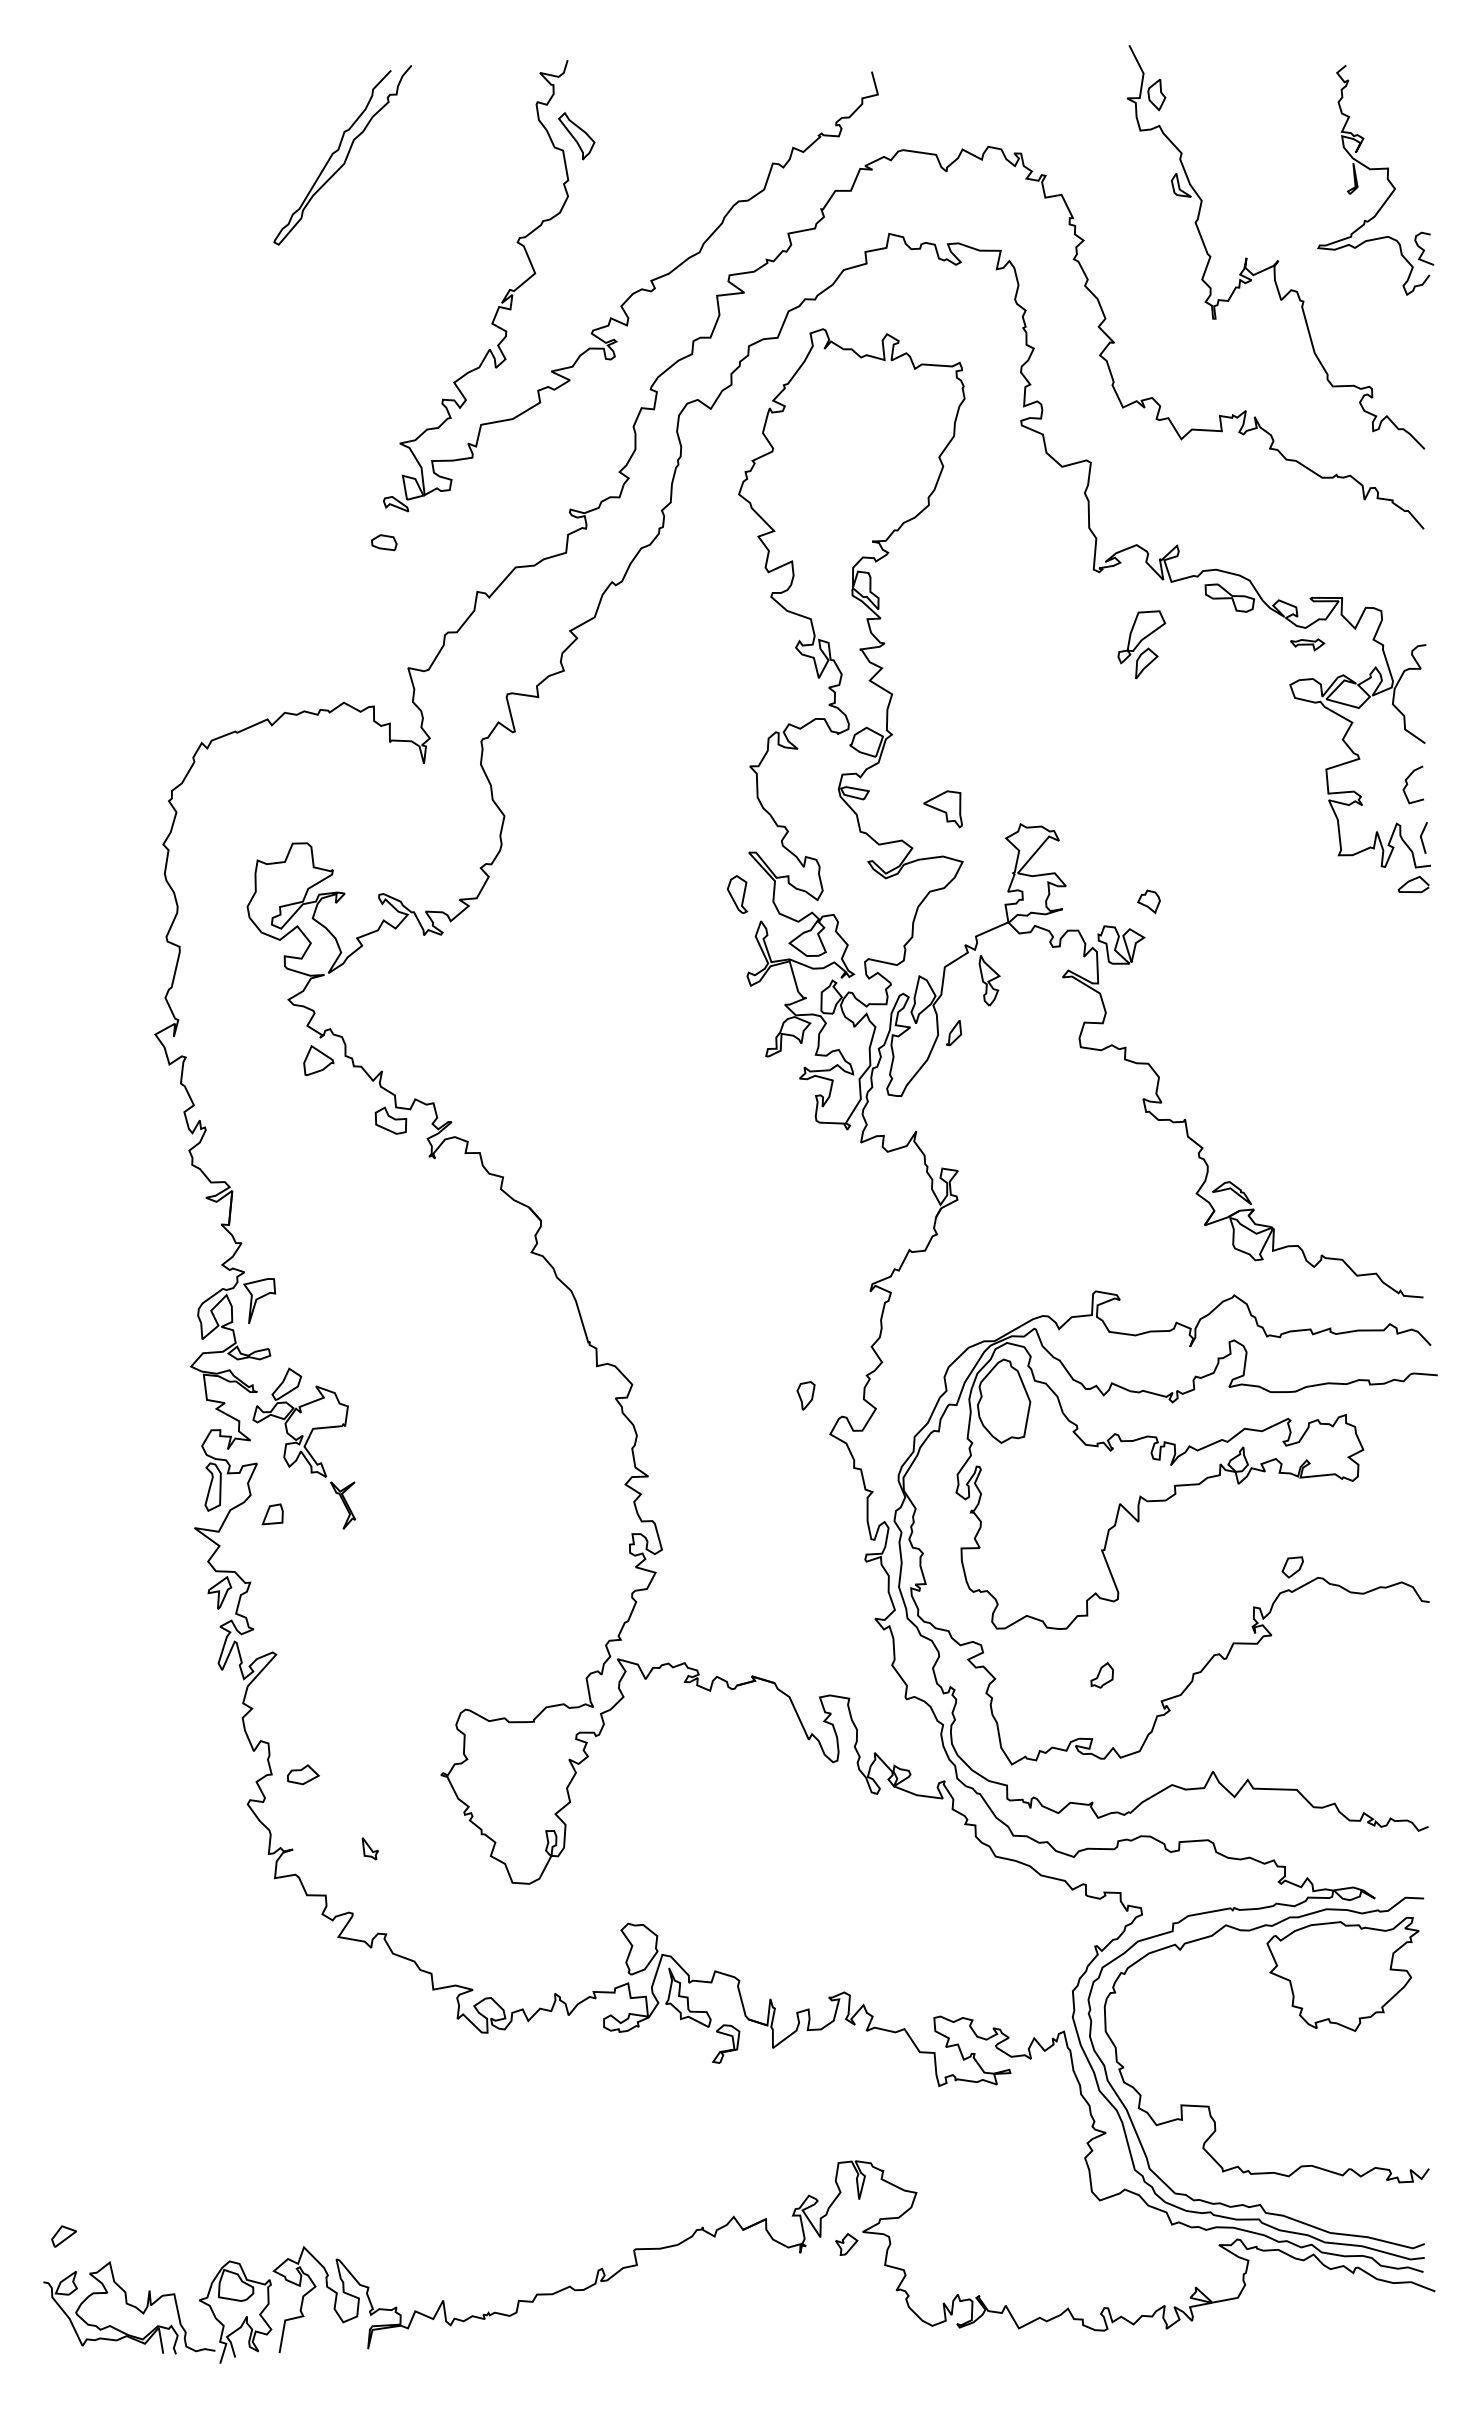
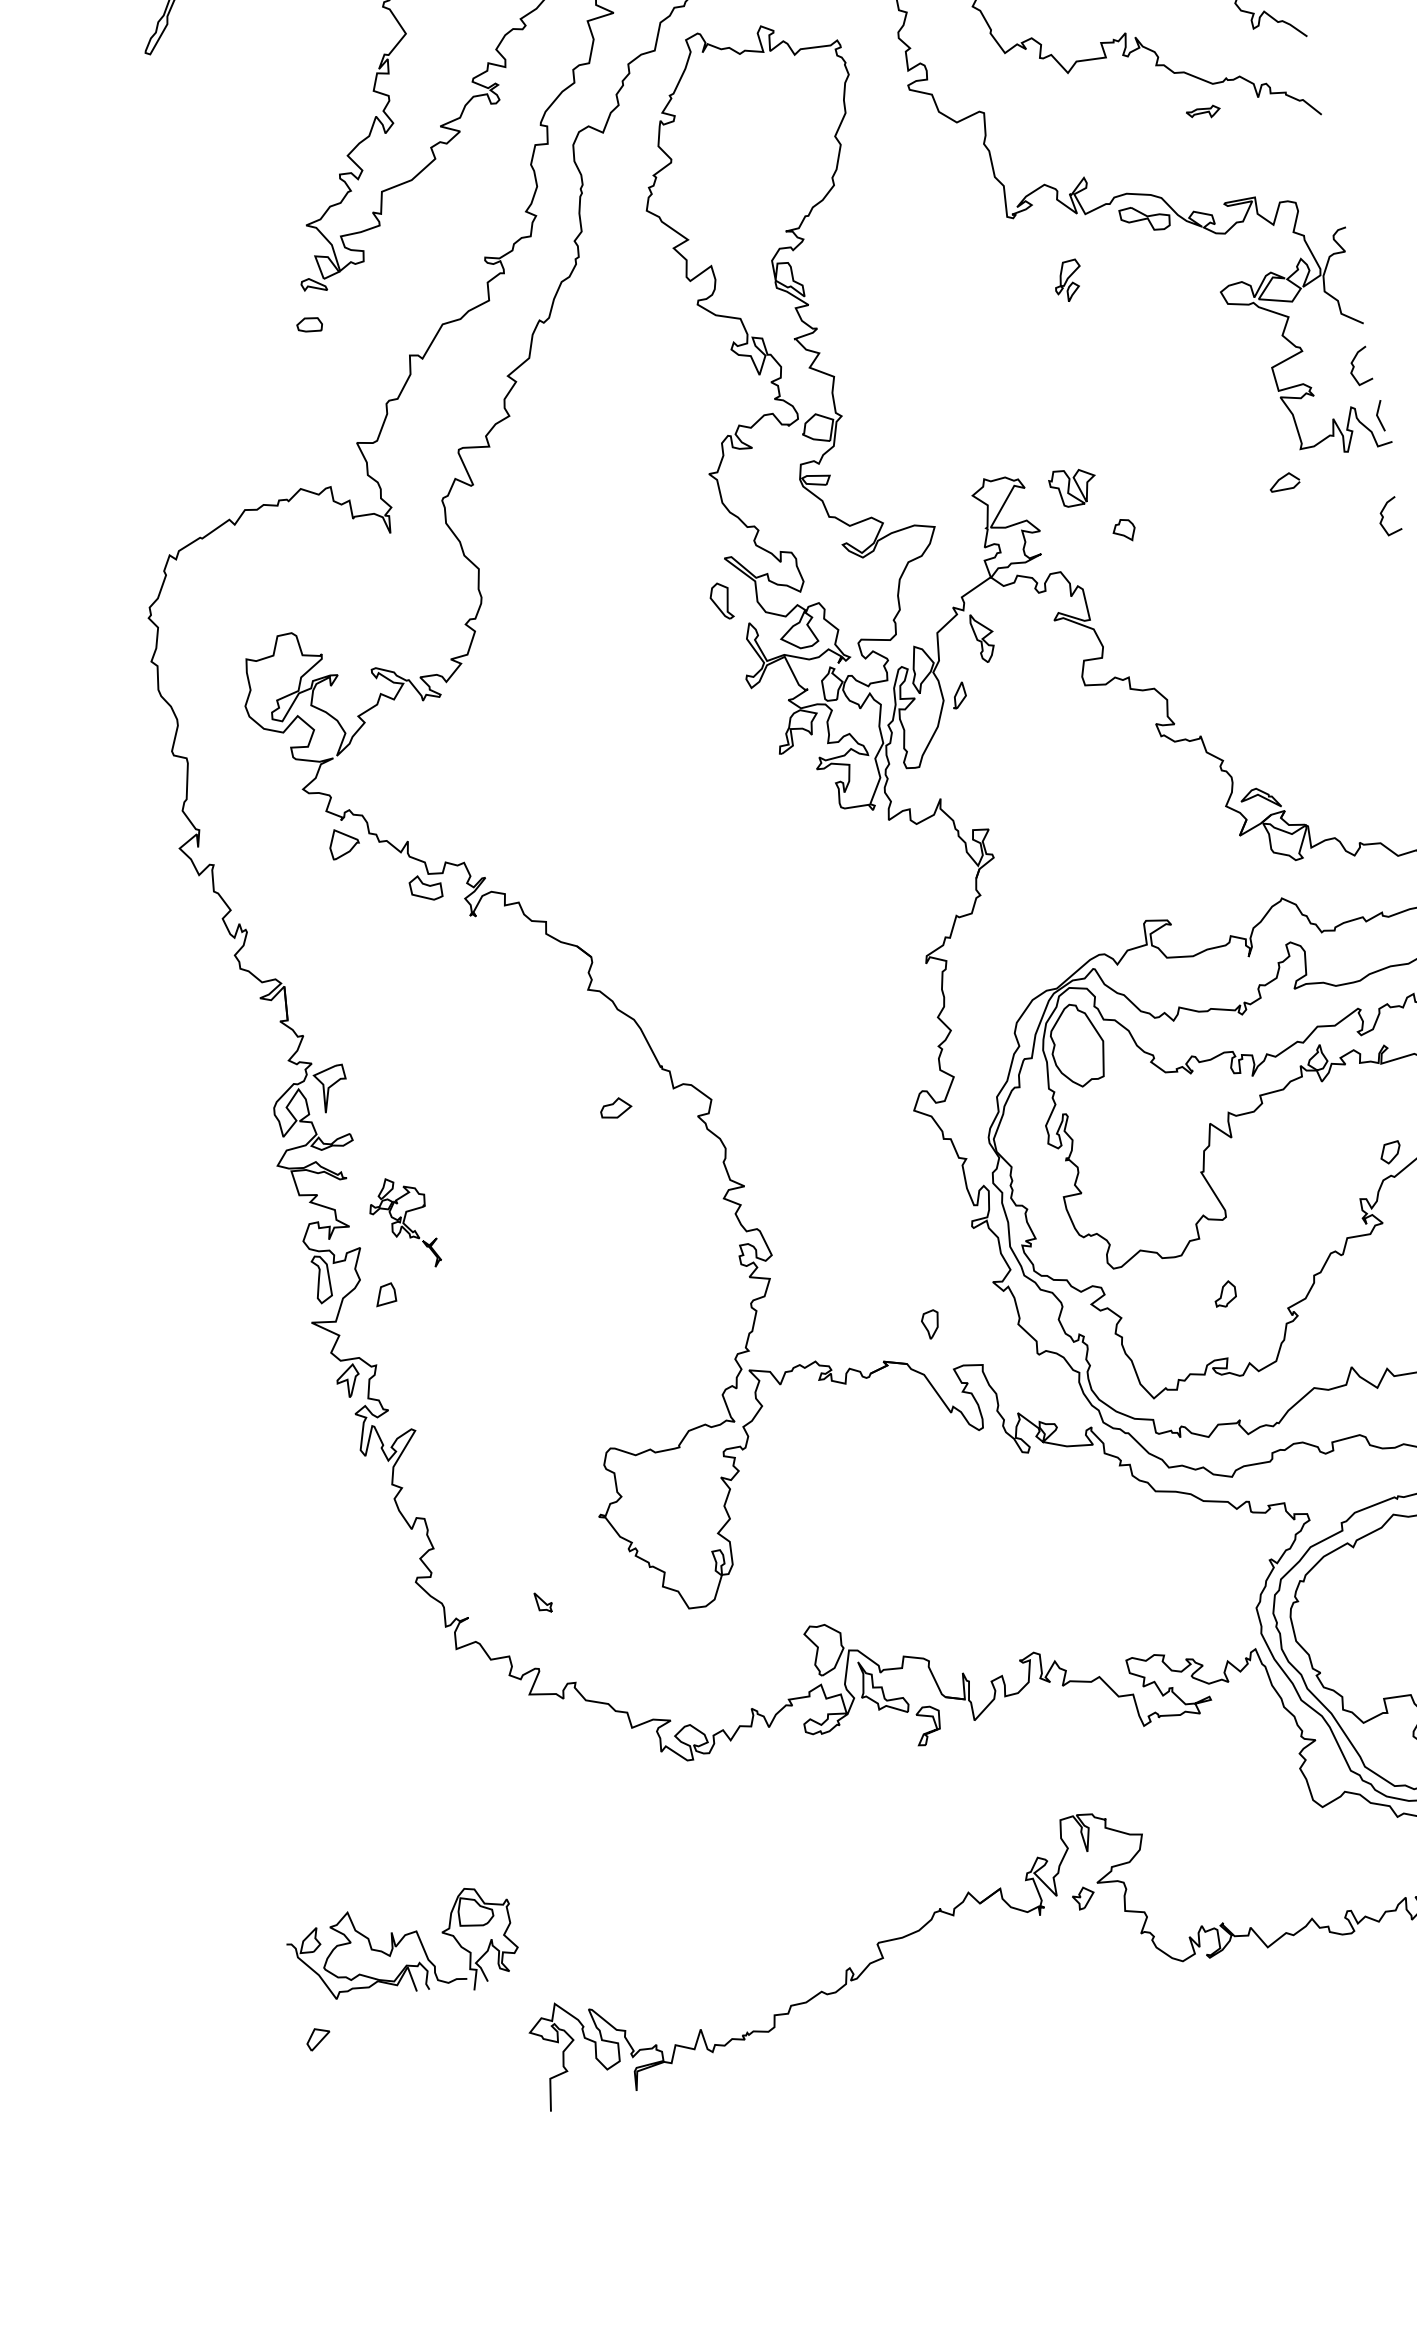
part: (1141, 644) -> (1067, 280), size x0.6
part: (1307, 644) -> (1203, 112), moved
part: (942, 809) -> (905, 479), removed
curve: (1411, 881) -> (1281, 479), moved
curve: (1408, 938) -> (1384, 517), added
part: (1121, 944) -> (1073, 486), moved
part: (805, 1395) -> (930, 1324), moved
part: (303, 1448) -> (402, 1224), size x0.6
part: (303, 1774) -> (616, 1107), moved
part: (152, 2305) -> (397, 1946), moved

